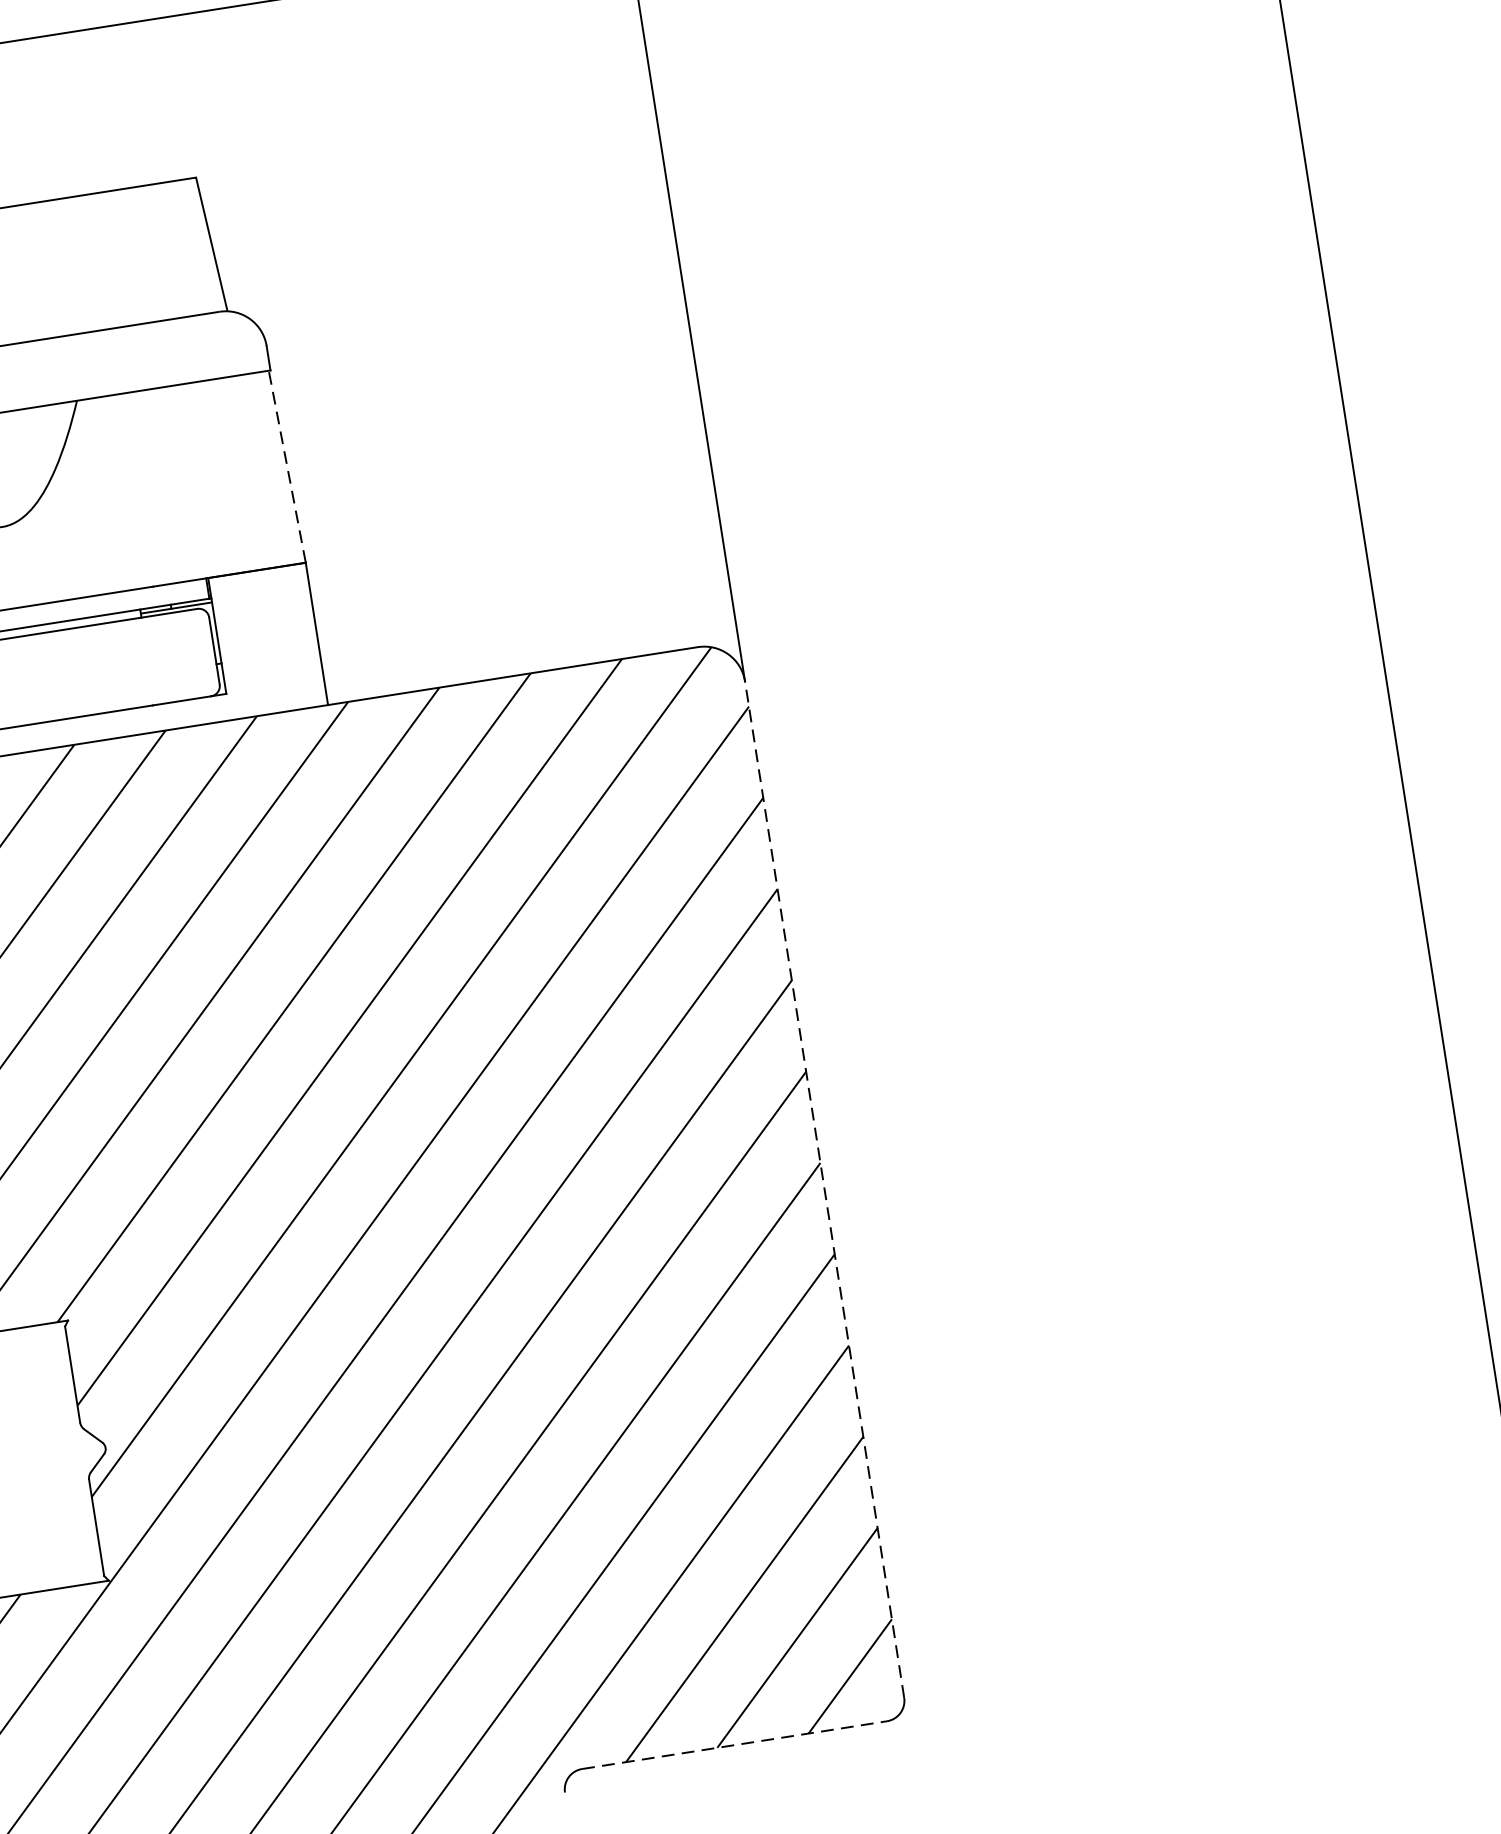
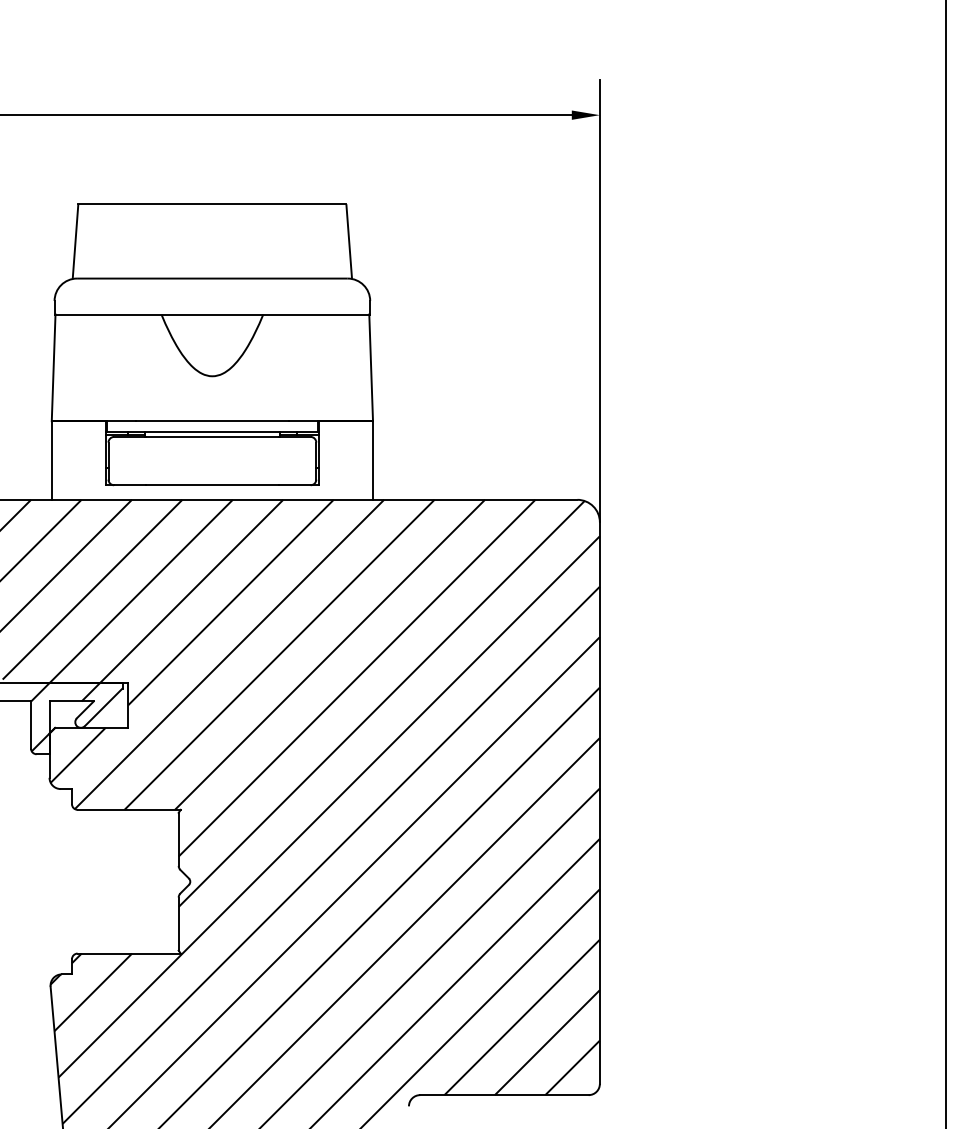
line: (287, 465) -> (371, 367), dashed -> solid
line: (824, 1190) -> (599, 803), dashed -> solid
line: (734, 1745) -> (504, 1095), dashed -> solid

